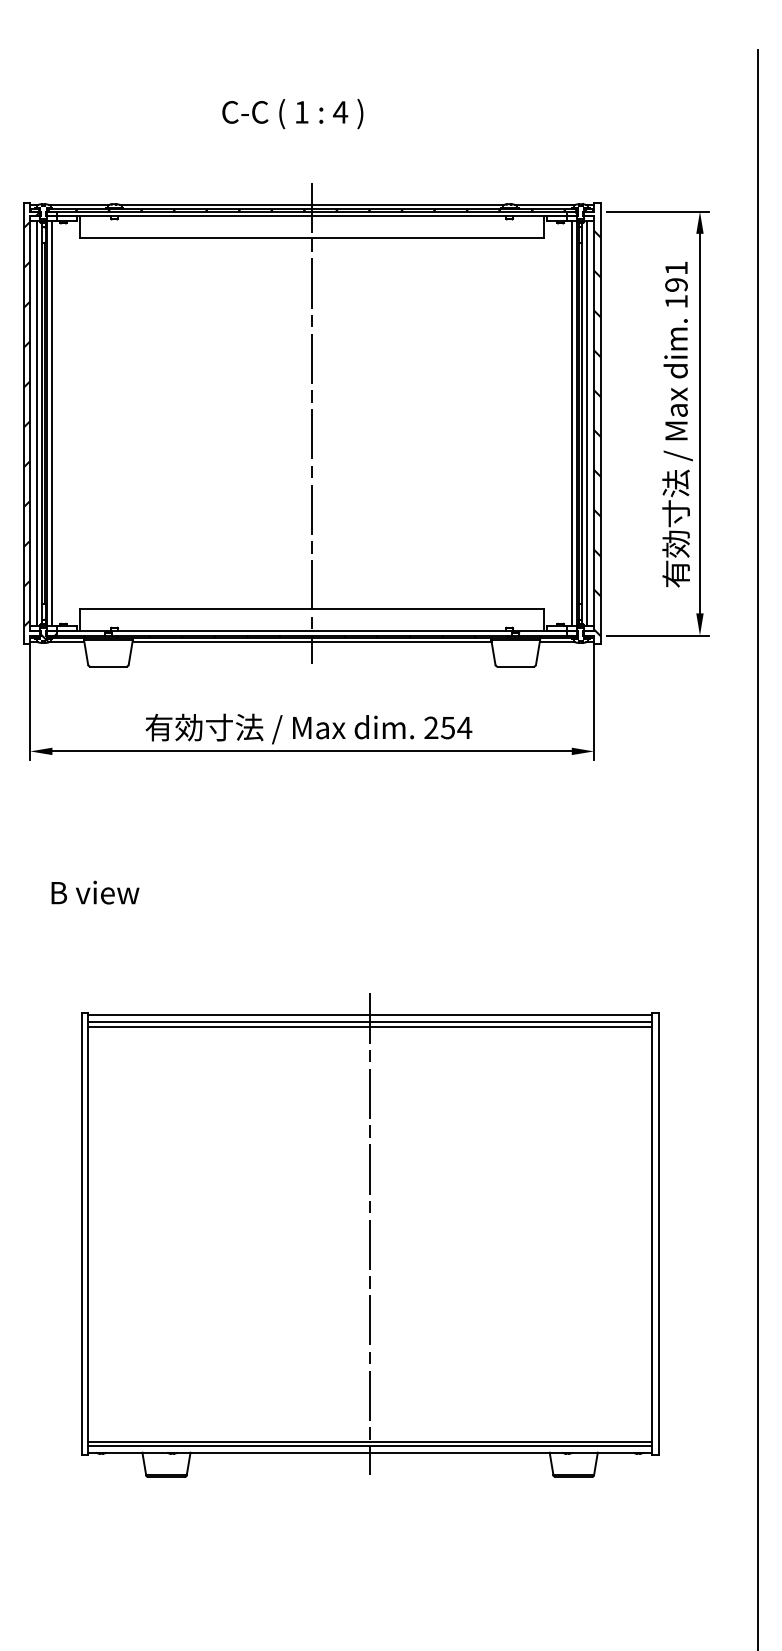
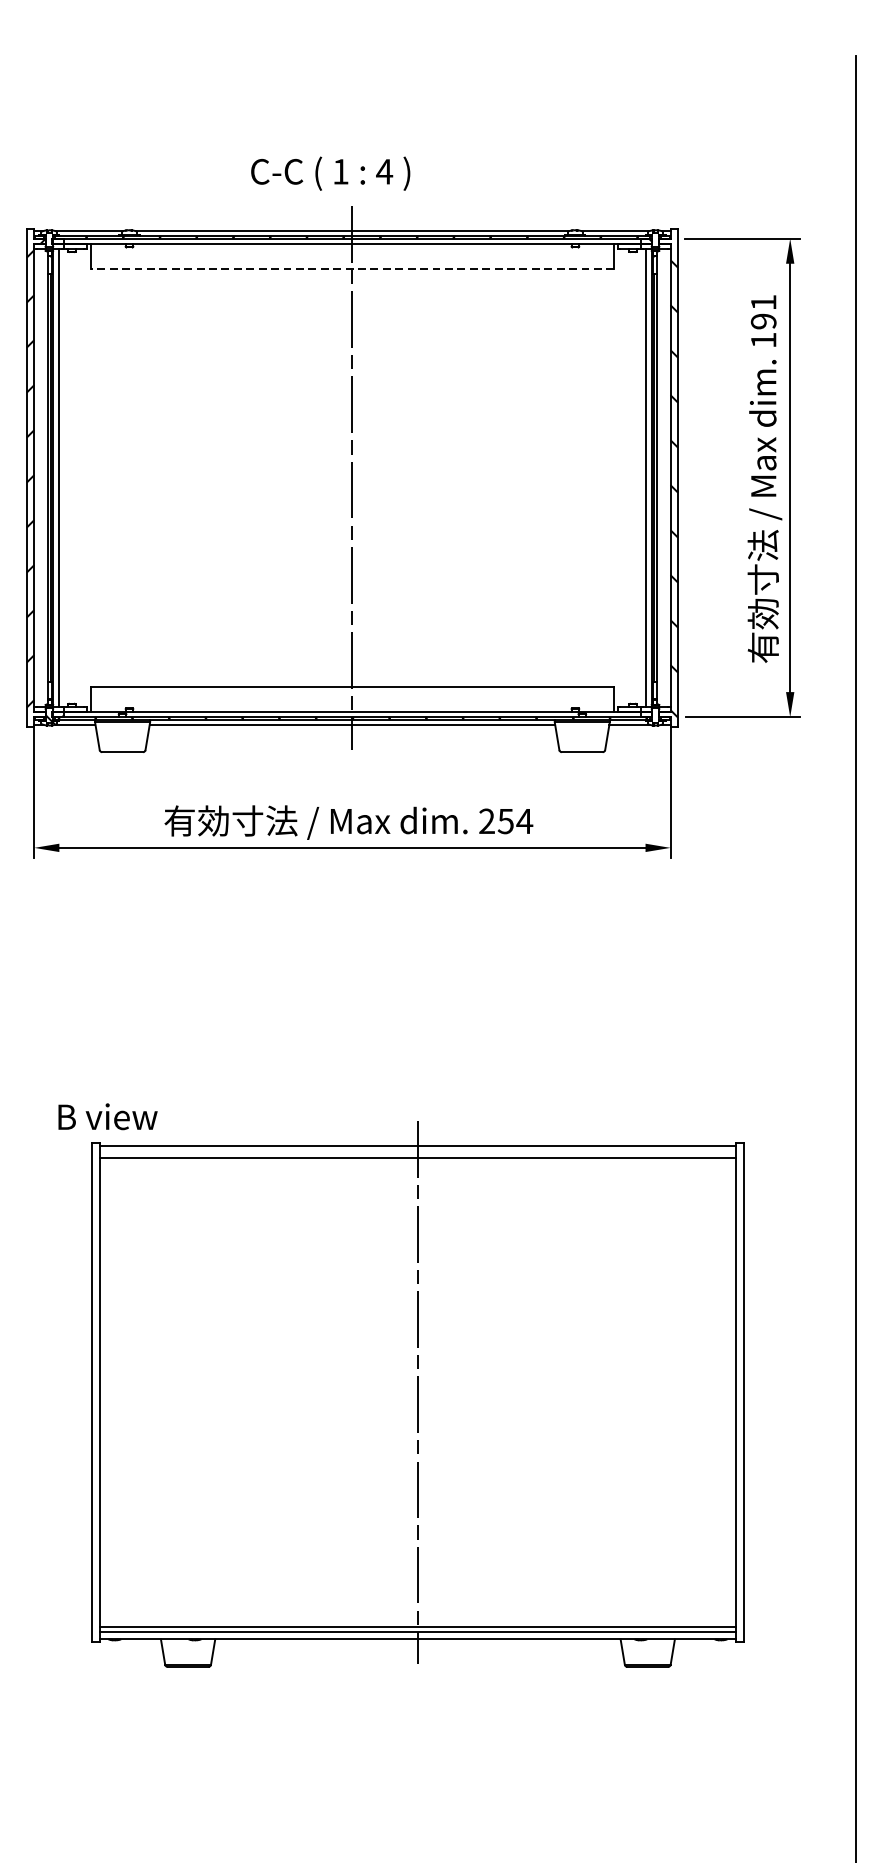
text: (292, 114) -> (330, 174), moved
line: (312, 238) -> (352, 269), solid -> dashed
line: (36, 423) -> (41, 477), removed
line: (587, 423) -> (663, 477), removed
text: (95, 892) -> (107, 1116), moved
line: (370, 1022) -> (418, 1153), removed

